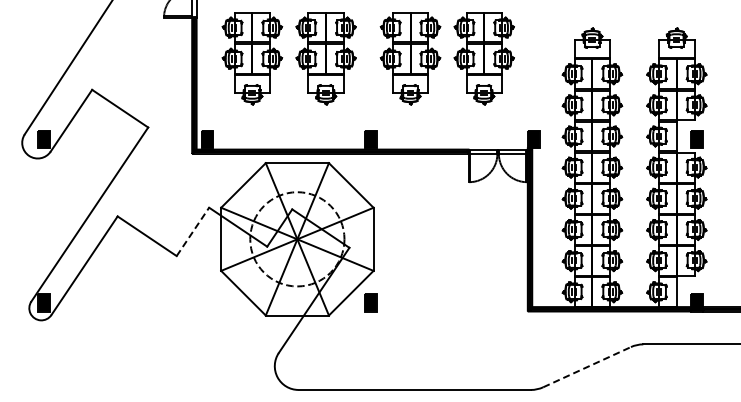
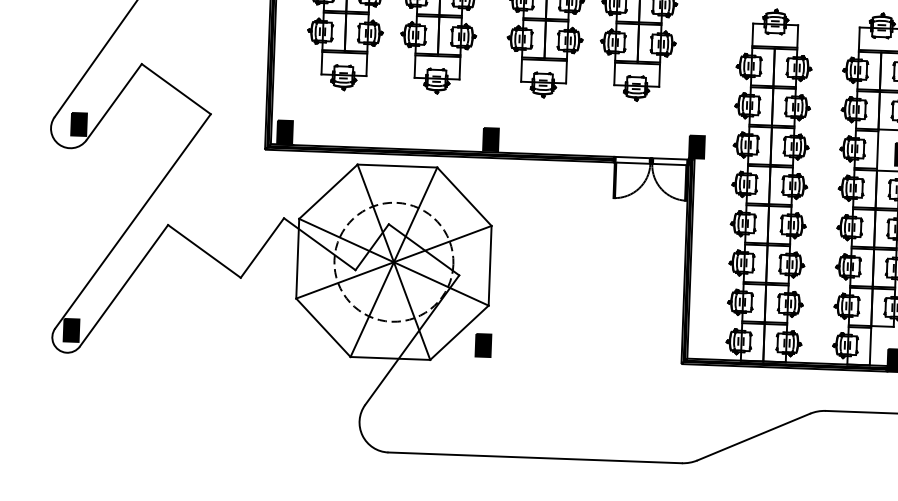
line: (193, 231) -> (263, 247), dashed -> solid
line: (587, 366) -> (754, 436), dashed -> solid

